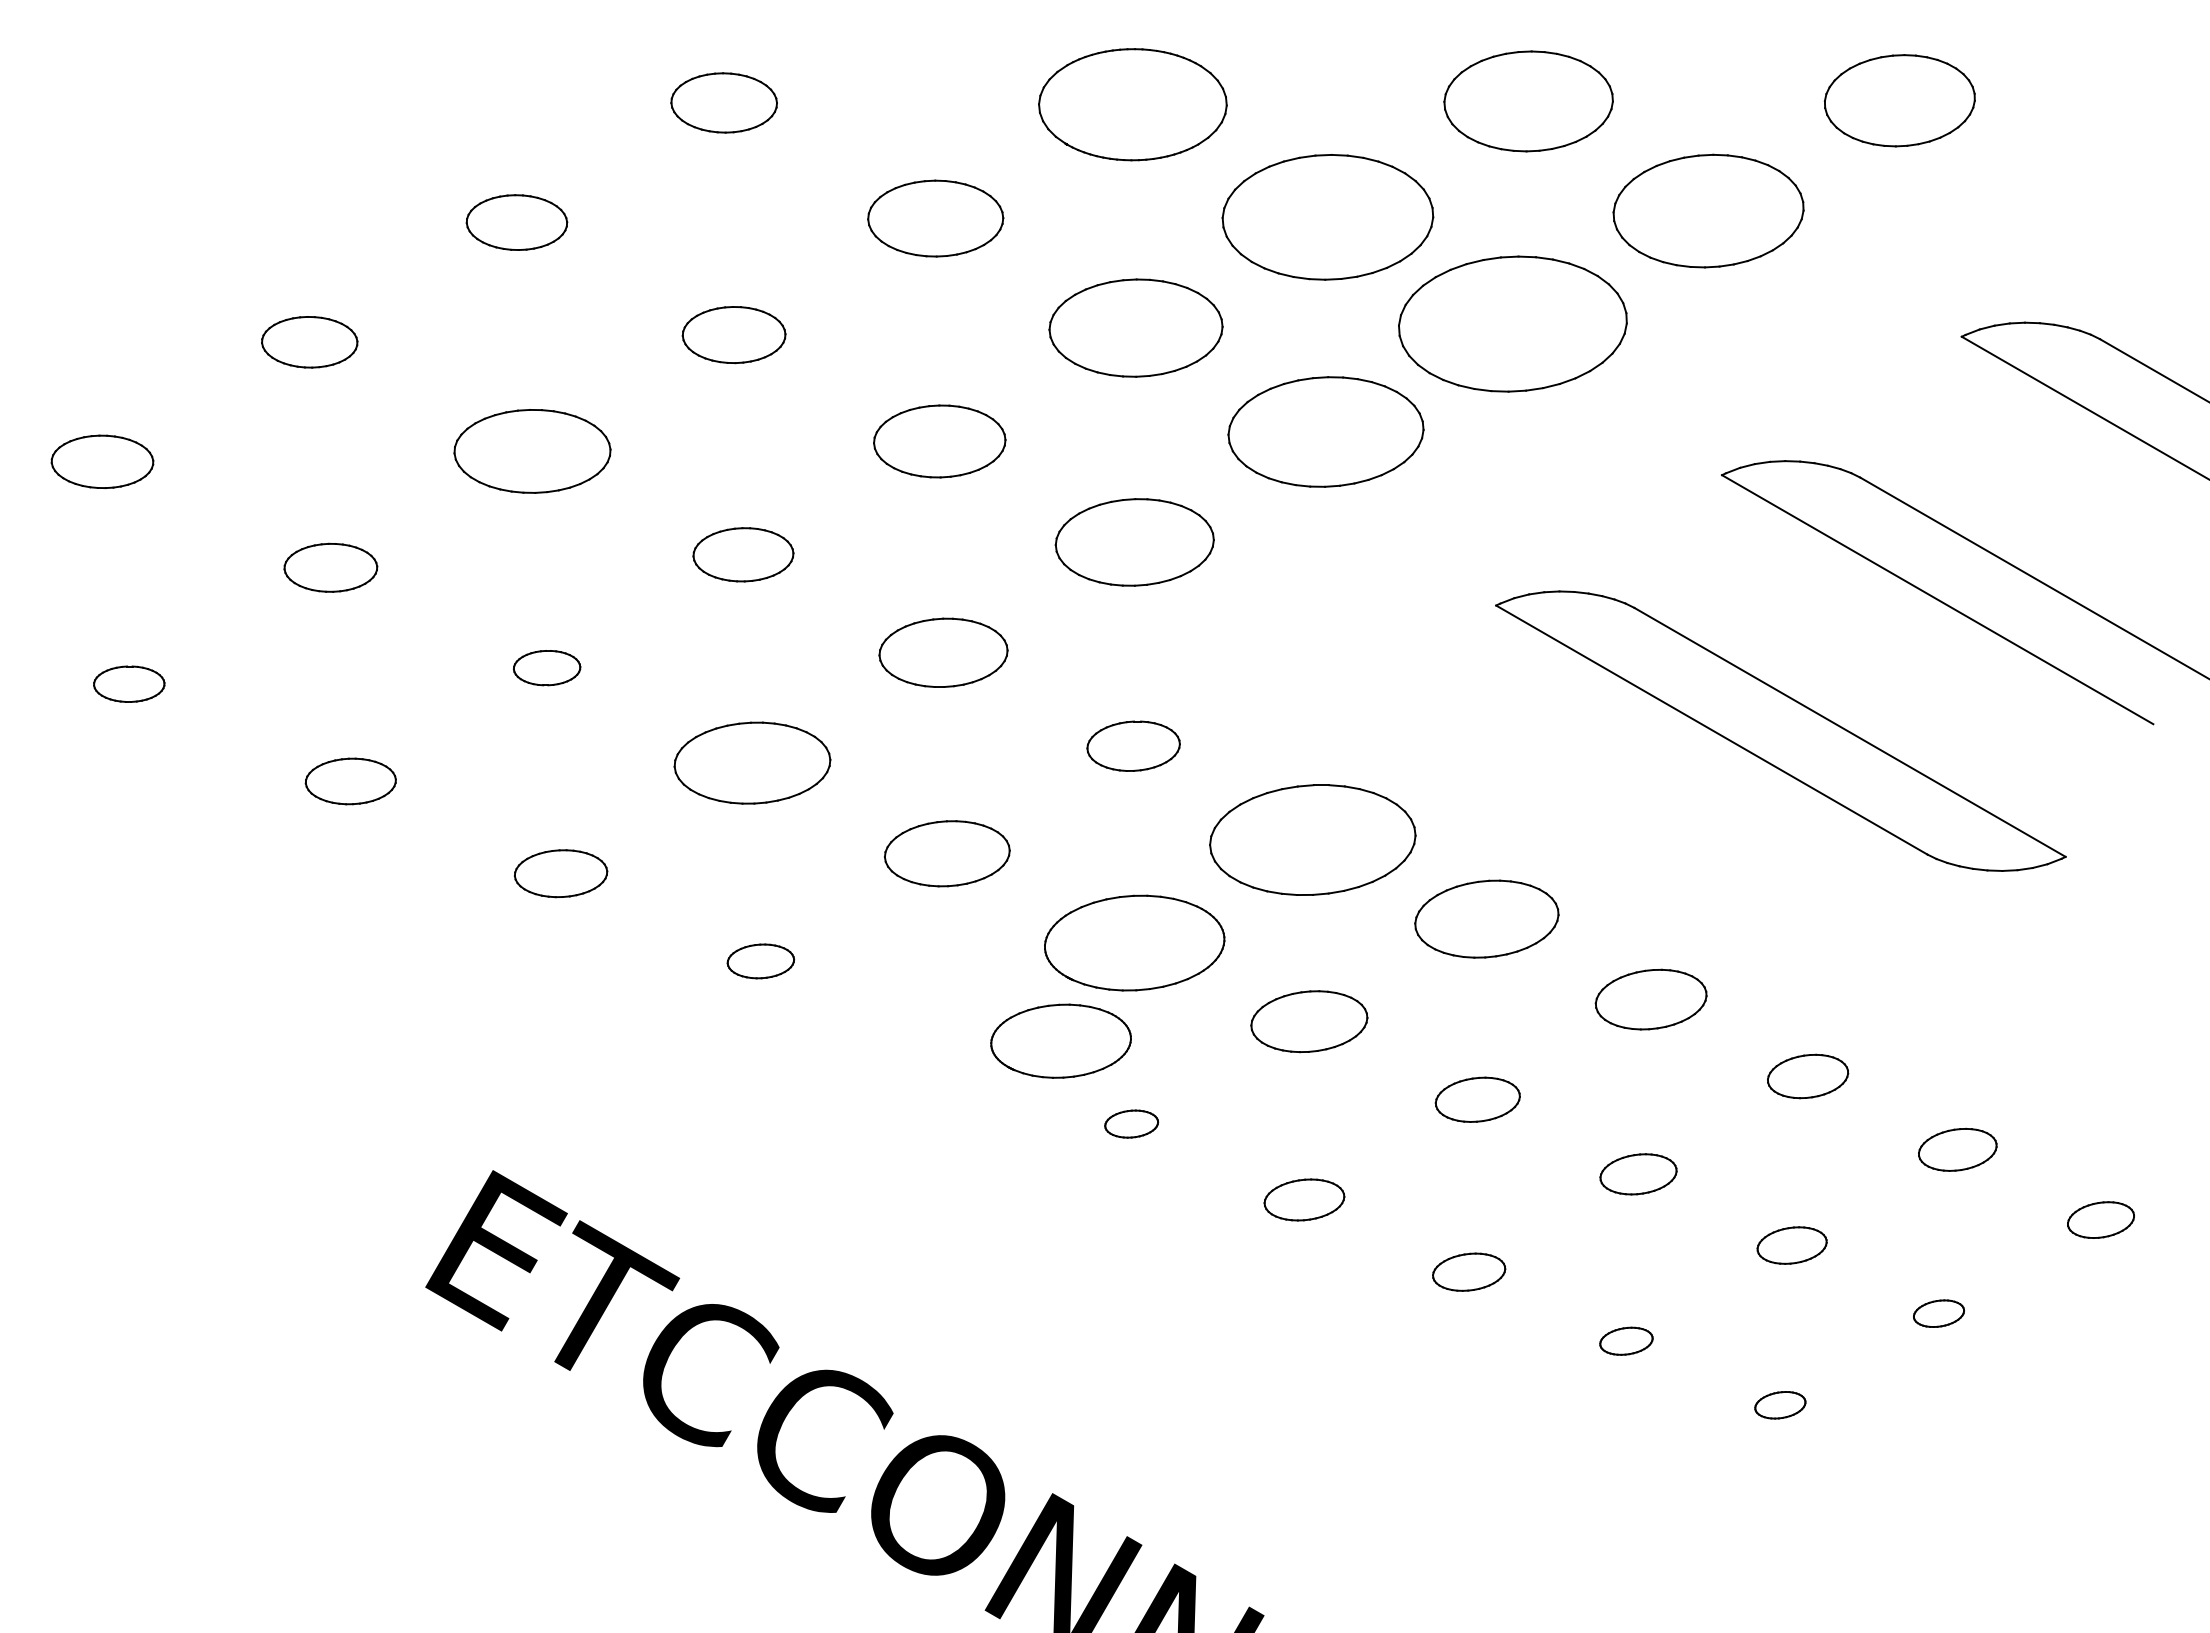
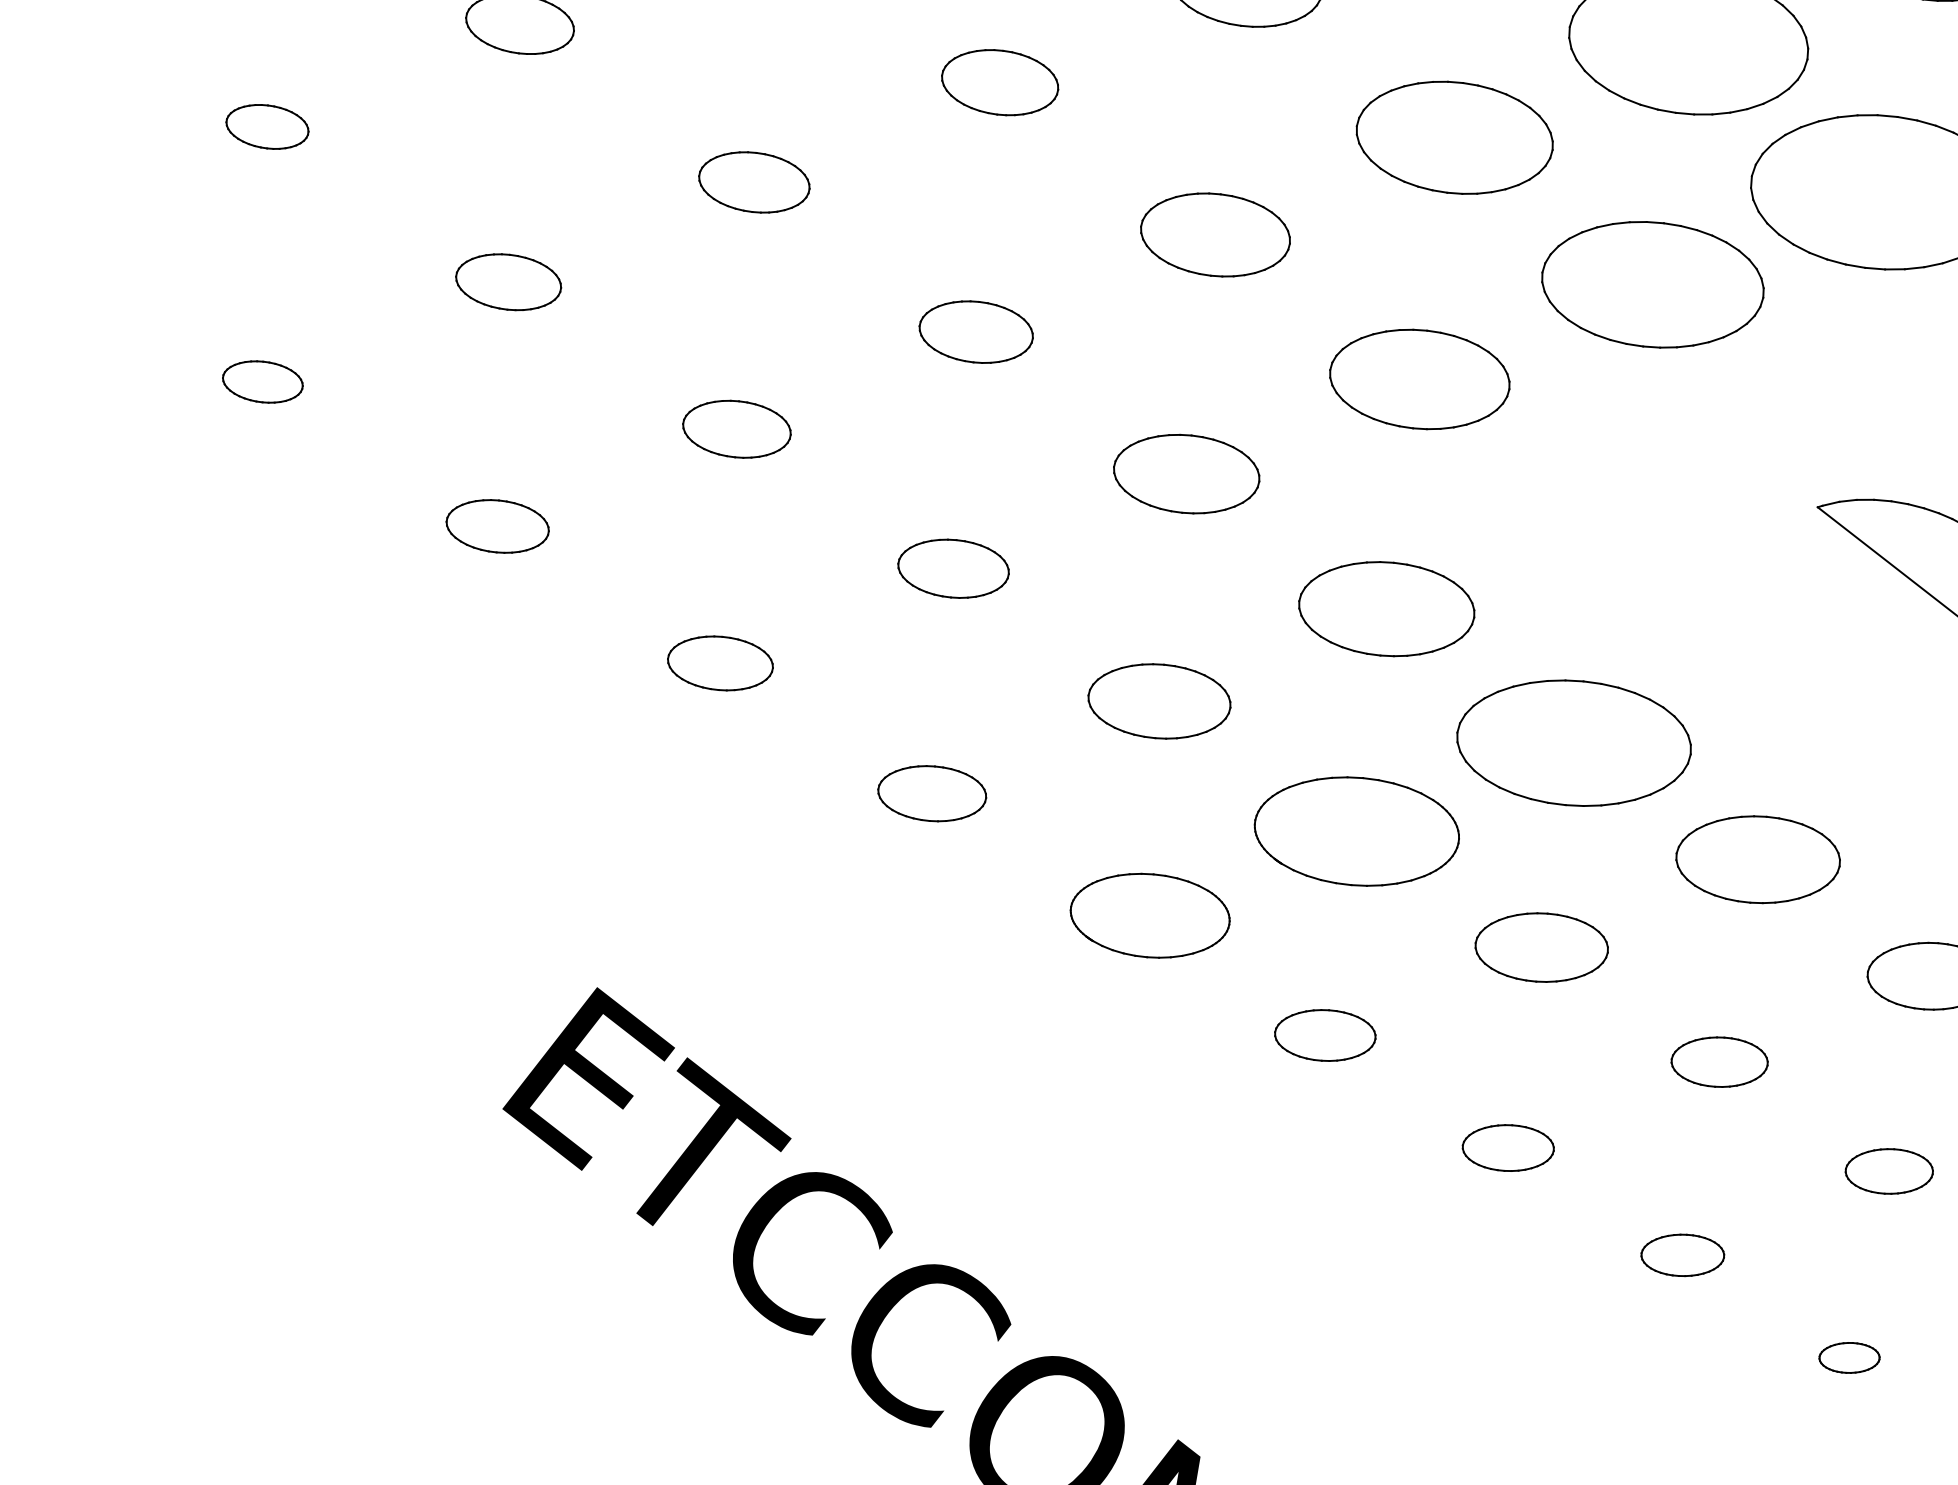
part: (532, 451) -> (754, 182), size x0.62
part: (102, 461) -> (267, 126), size x0.71
part: (546, 667) -> (736, 428), size x1.43
part: (1133, 746) -> (1386, 609), size x1.67
part: (751, 763) -> (952, 568), size x0.62
part: (760, 961) -> (931, 793), size x1.43
part: (1060, 1040) -> (1149, 914), moved
part: (1131, 1123) -> (1325, 1034), size x1.67

